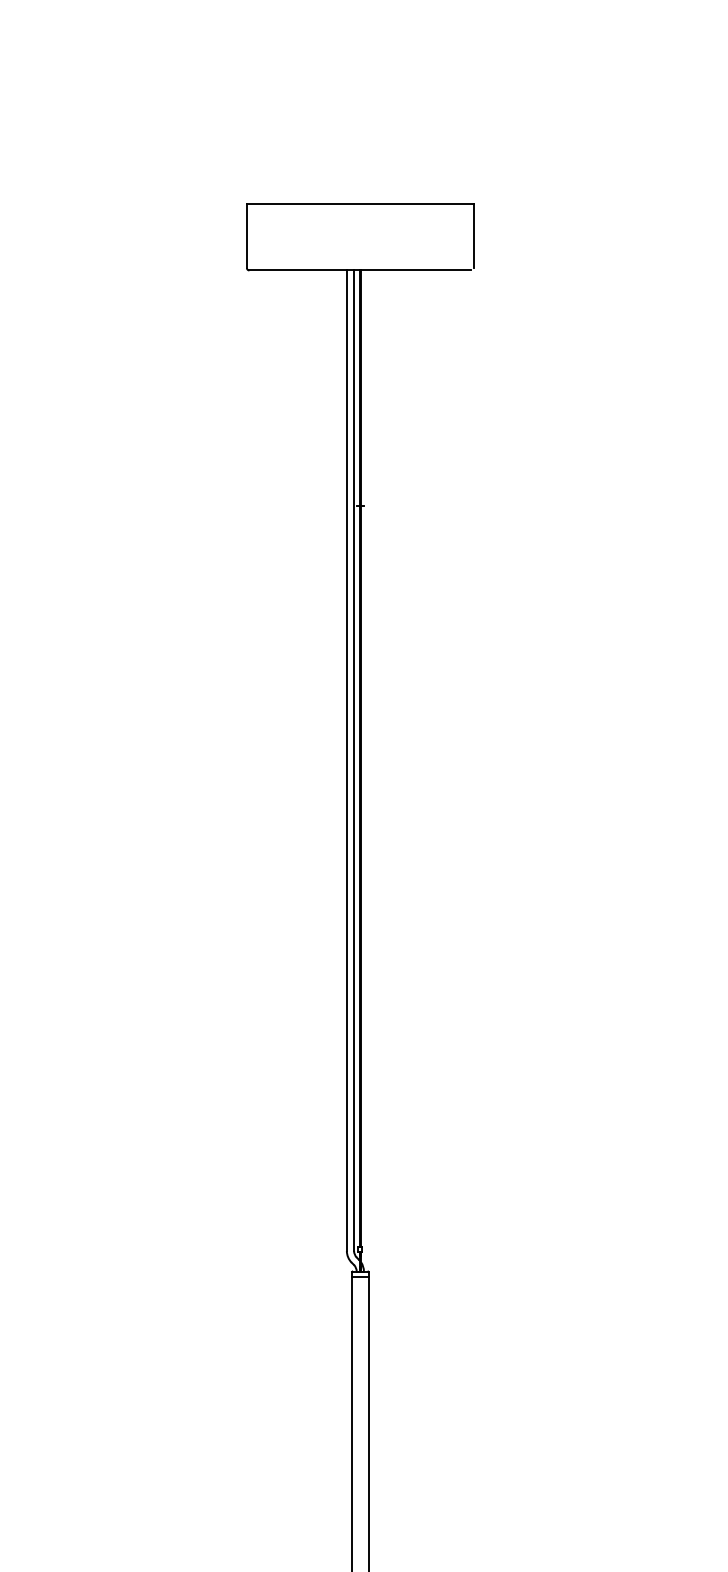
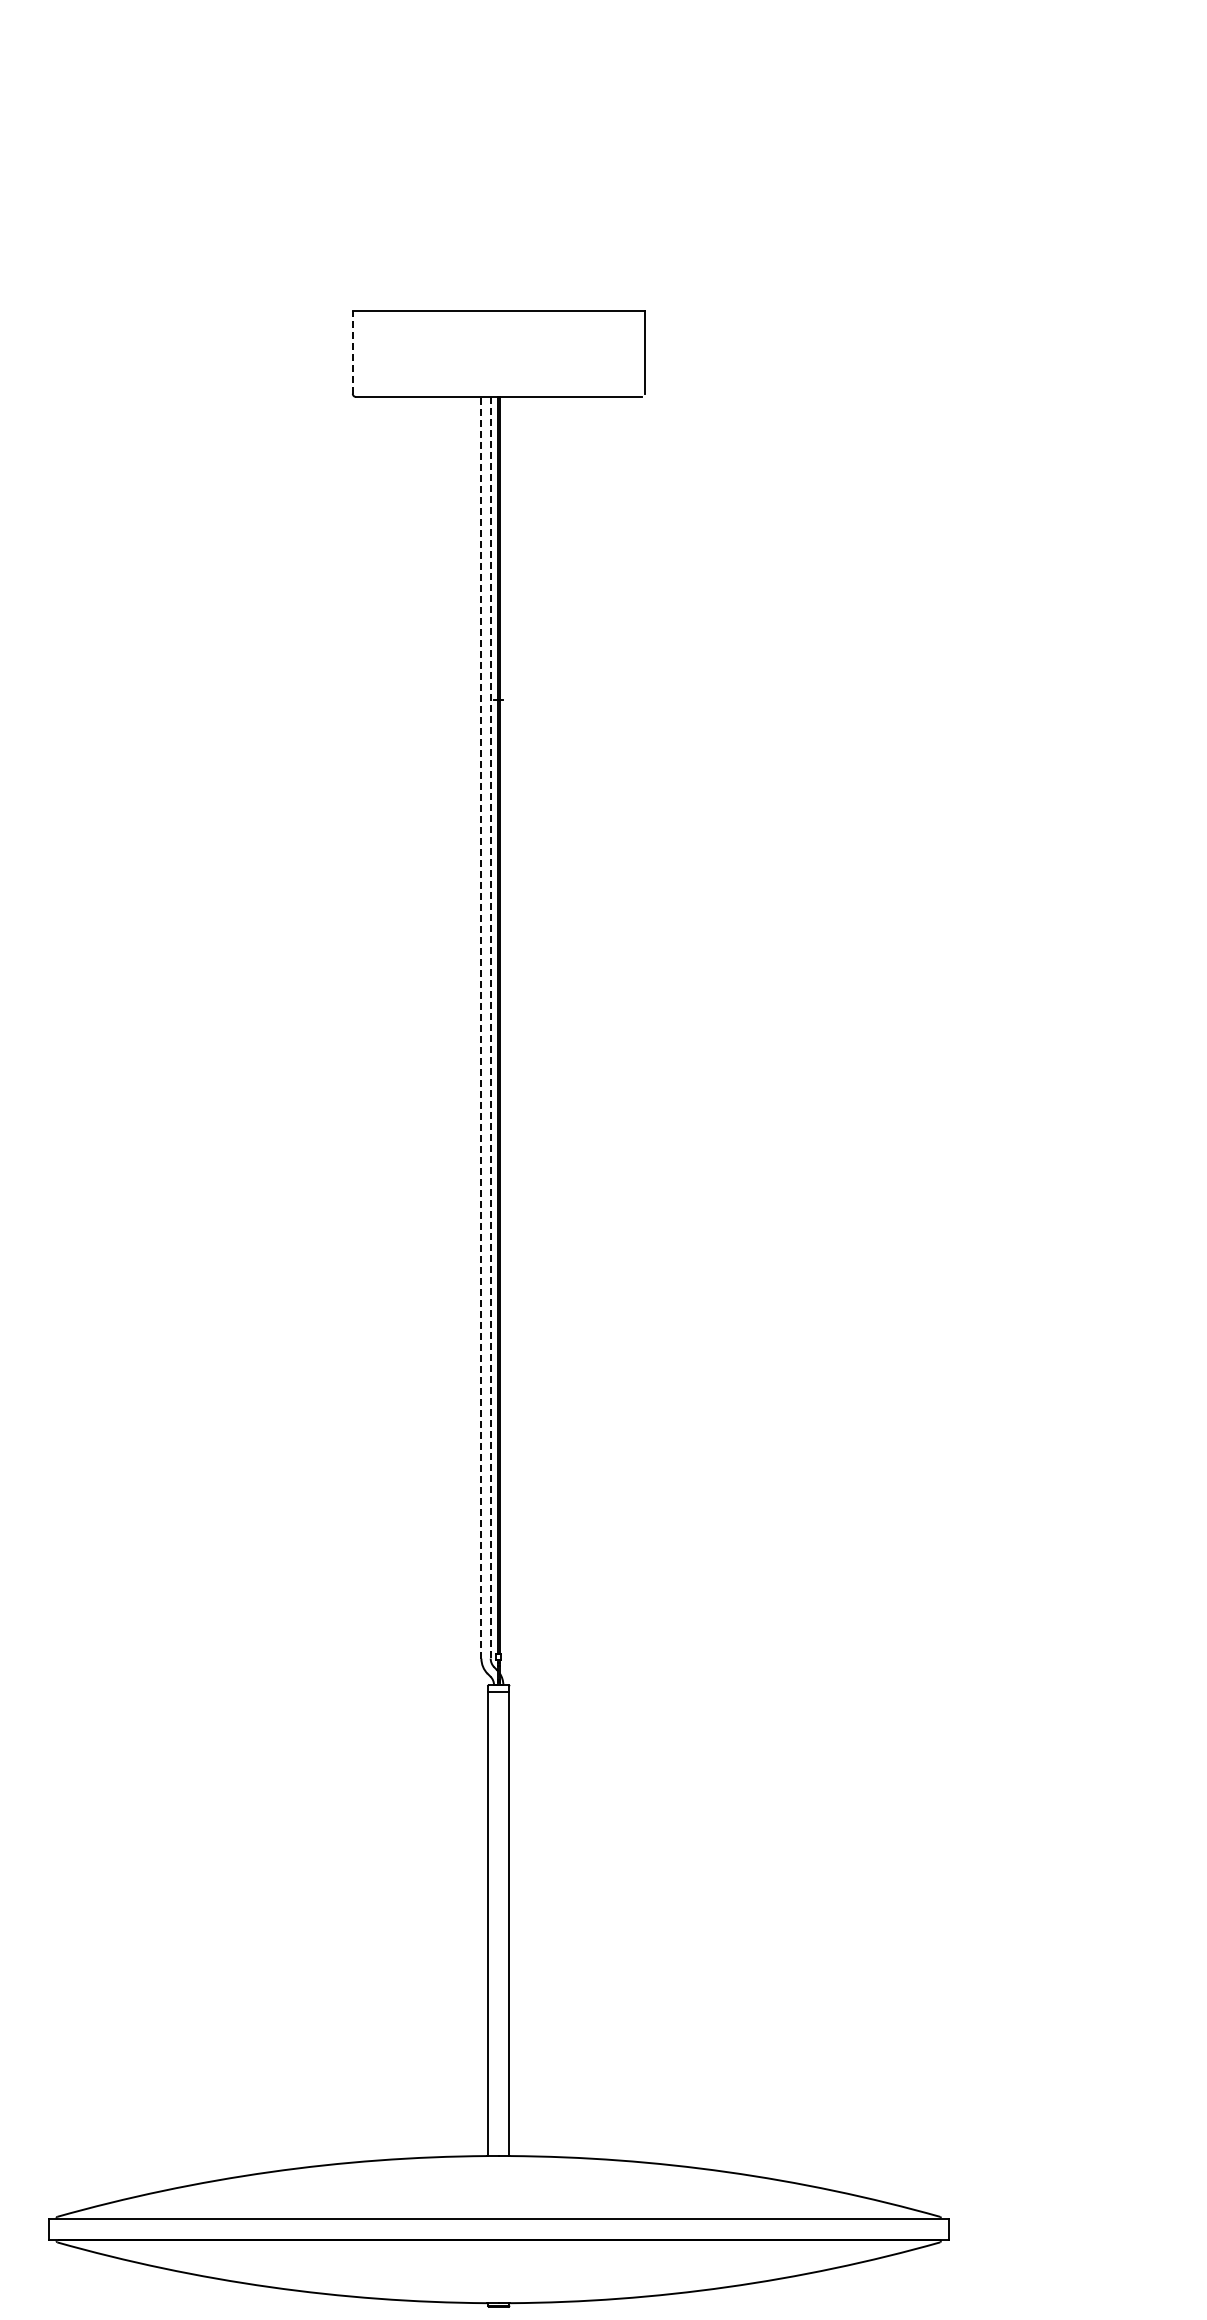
line: (246, 235) -> (352, 352), solid -> dashed
line: (346, 760) -> (481, 1027), solid -> dashed
line: (353, 760) -> (490, 1027), solid -> dashed

